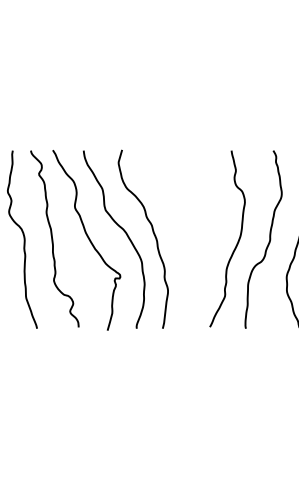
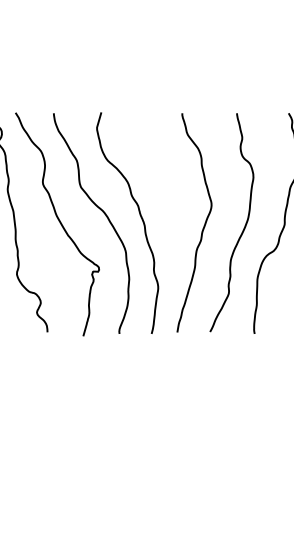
curve: (204, 241) -> (203, 225), added

